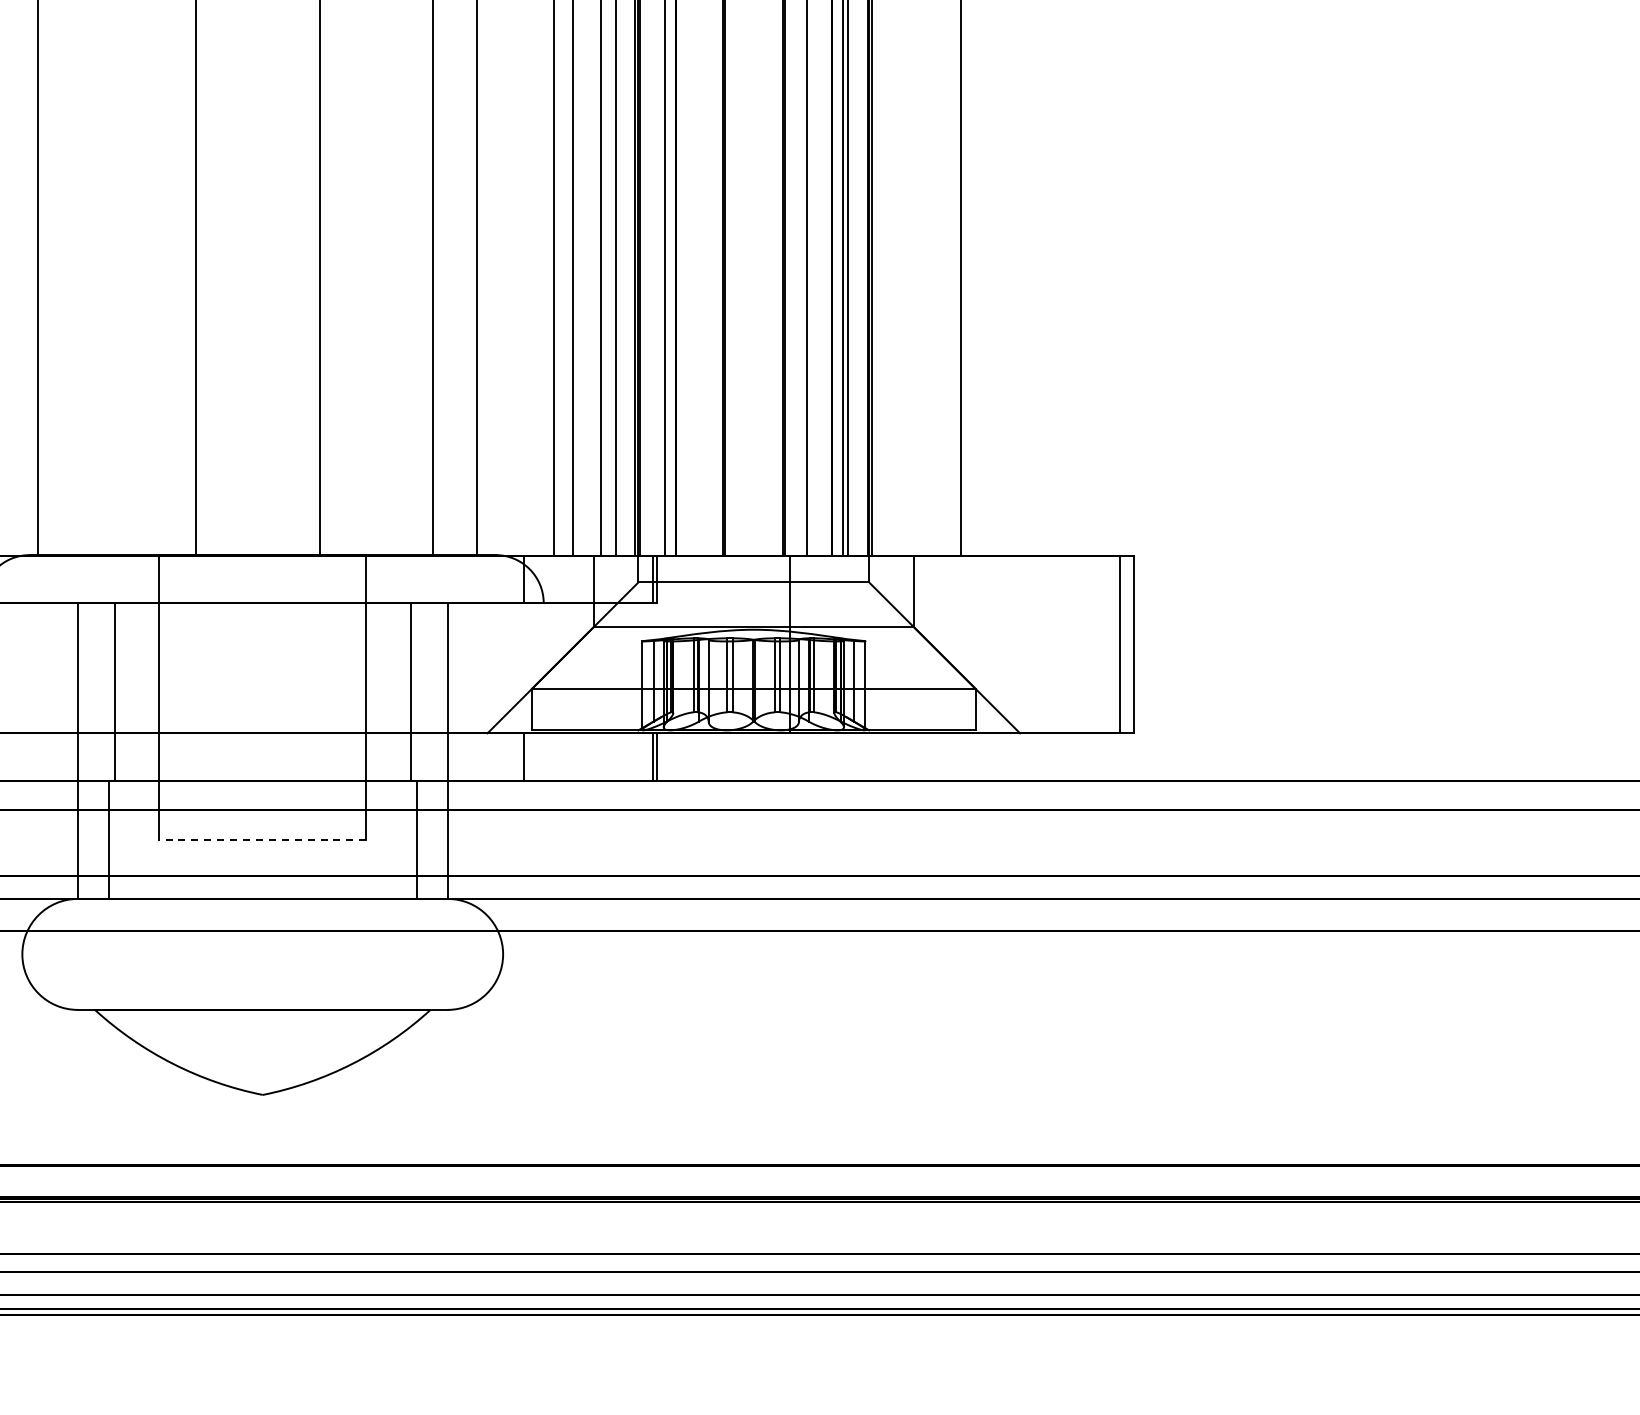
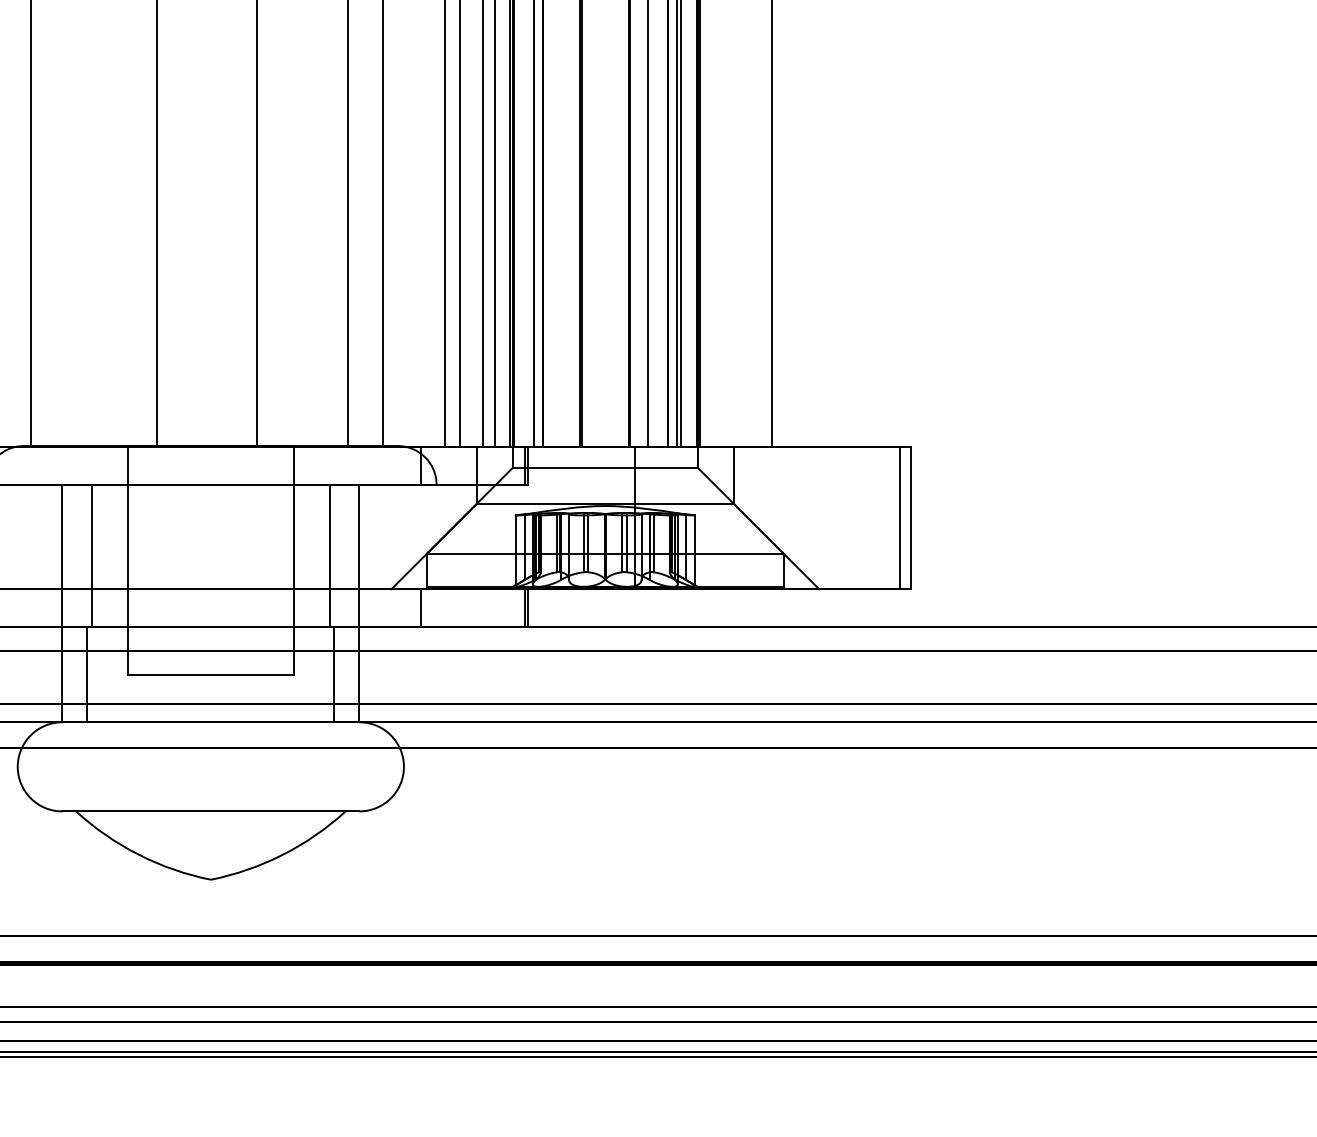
line: (262, 839) -> (210, 674), dashed -> solid

